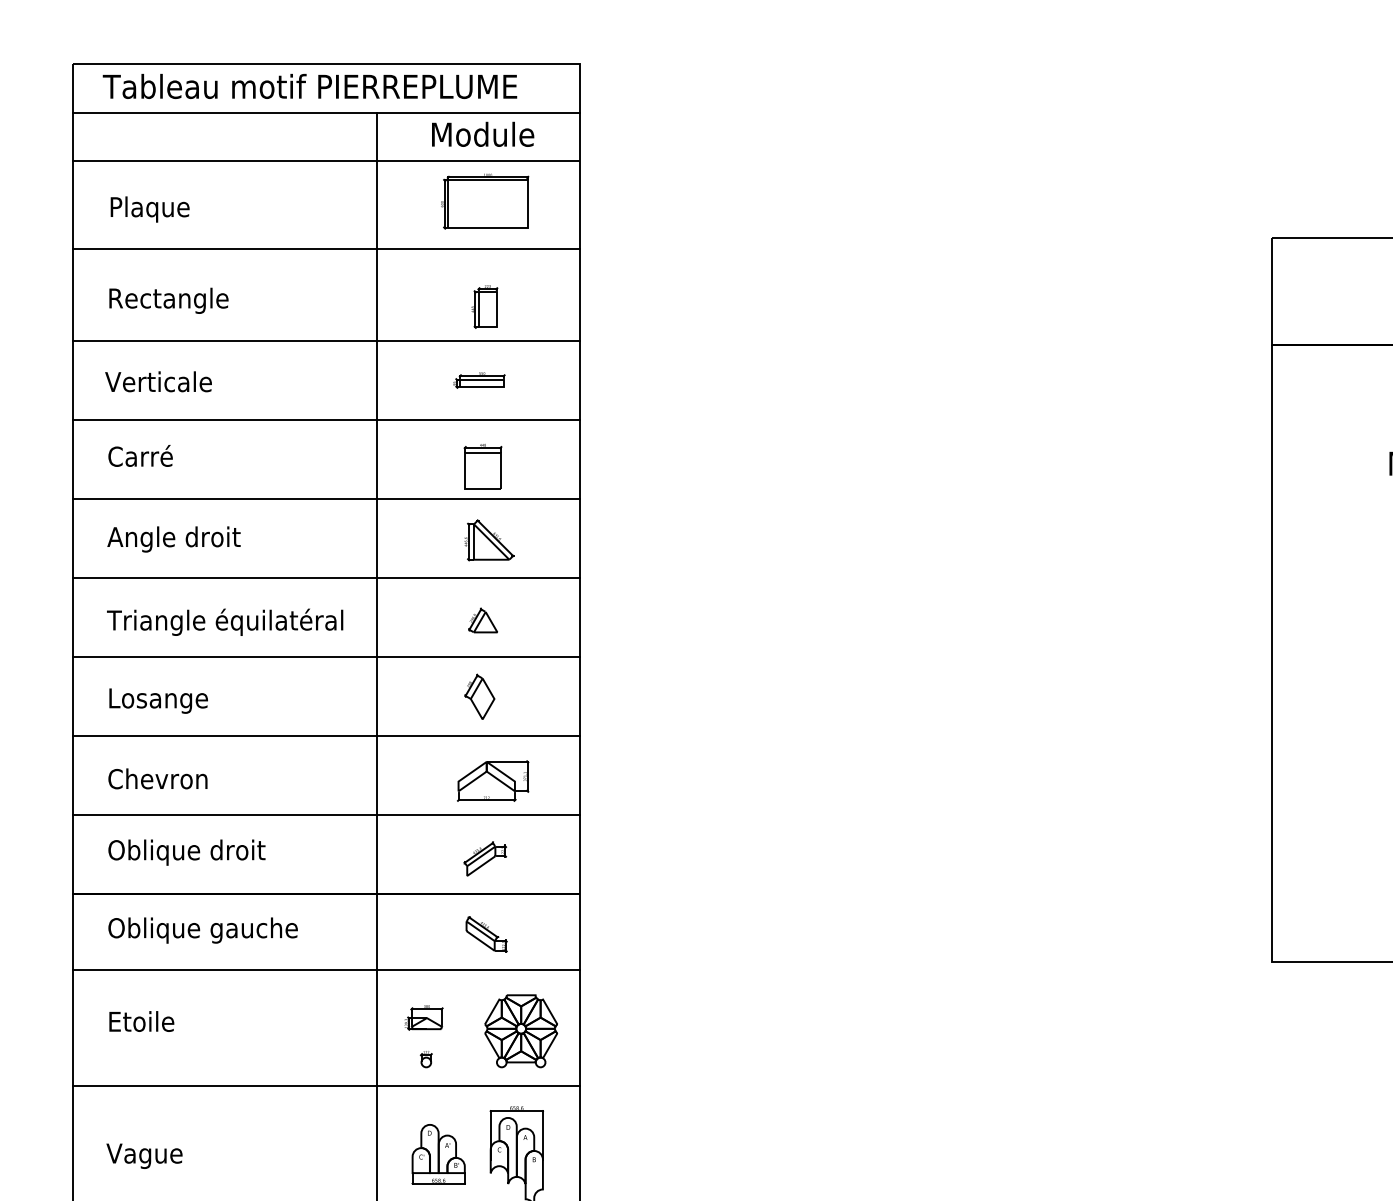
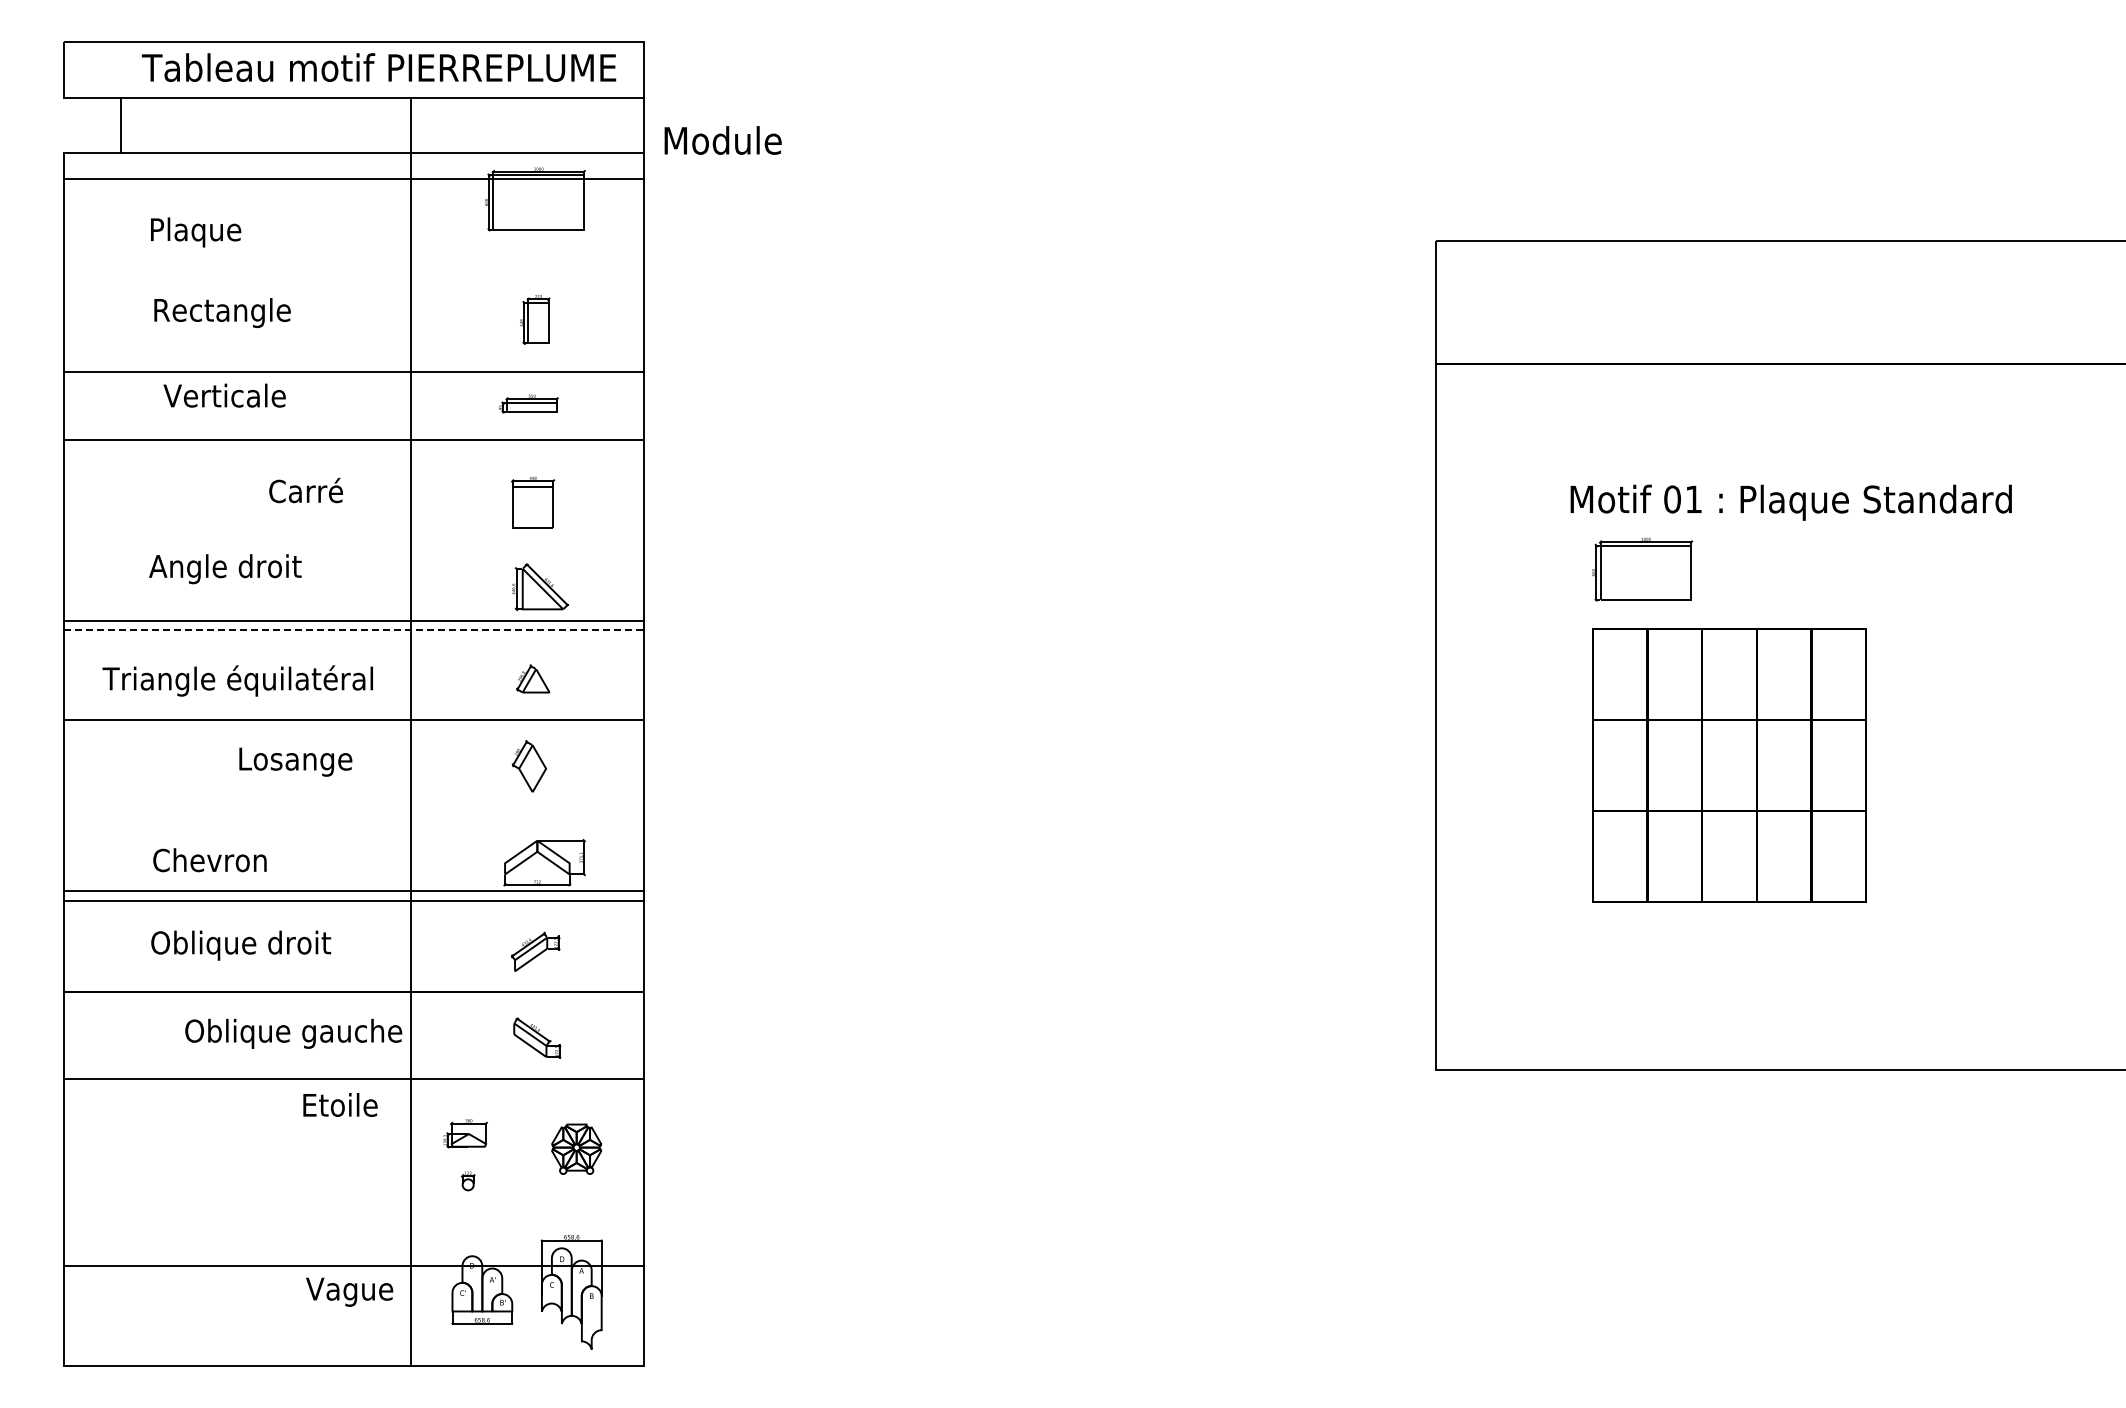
text: (309, 86) -> (378, 67), moved
text: (482, 134) -> (722, 140), moved
line: (72, 137) -> (120, 125), moved
text: (150, 209) -> (196, 232), moved
line: (326, 248) -> (353, 178), moved
text: (168, 300) -> (222, 312), moved
line: (326, 340) -> (353, 440), moved
text: (158, 381) -> (224, 395), moved
line: (326, 419) -> (353, 371), moved
text: (140, 455) -> (305, 490), moved
line: (326, 498) -> (353, 621), moved
text: (174, 539) -> (225, 569), moved
line: (326, 577) -> (353, 629), solid -> dashed
text: (158, 700) -> (295, 761), moved
line: (326, 735) -> (353, 890), moved
text: (157, 779) -> (209, 860), moved
text: (187, 852) -> (241, 945), moved
text: (202, 930) -> (293, 1033), moved
text: (141, 1021) -> (340, 1104), moved
part: (520, 1031) -> (576, 1149), size x0.6
line: (326, 1085) -> (353, 1266), moved
text: (144, 1155) -> (349, 1291), moved

